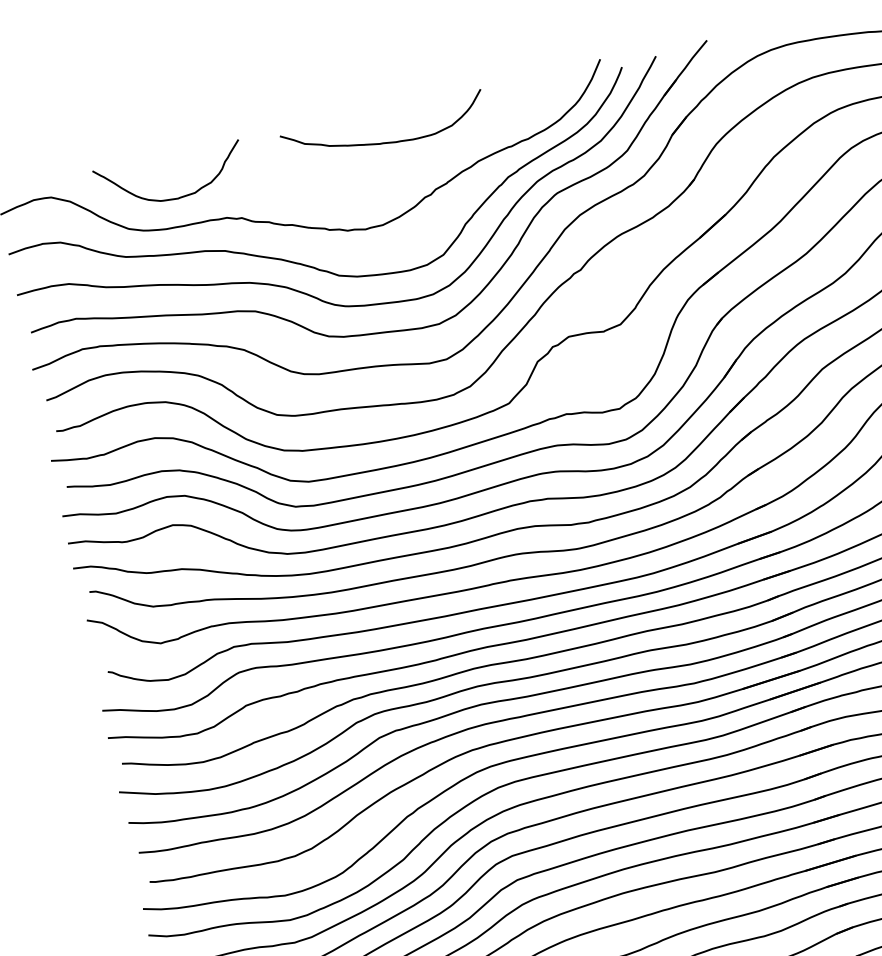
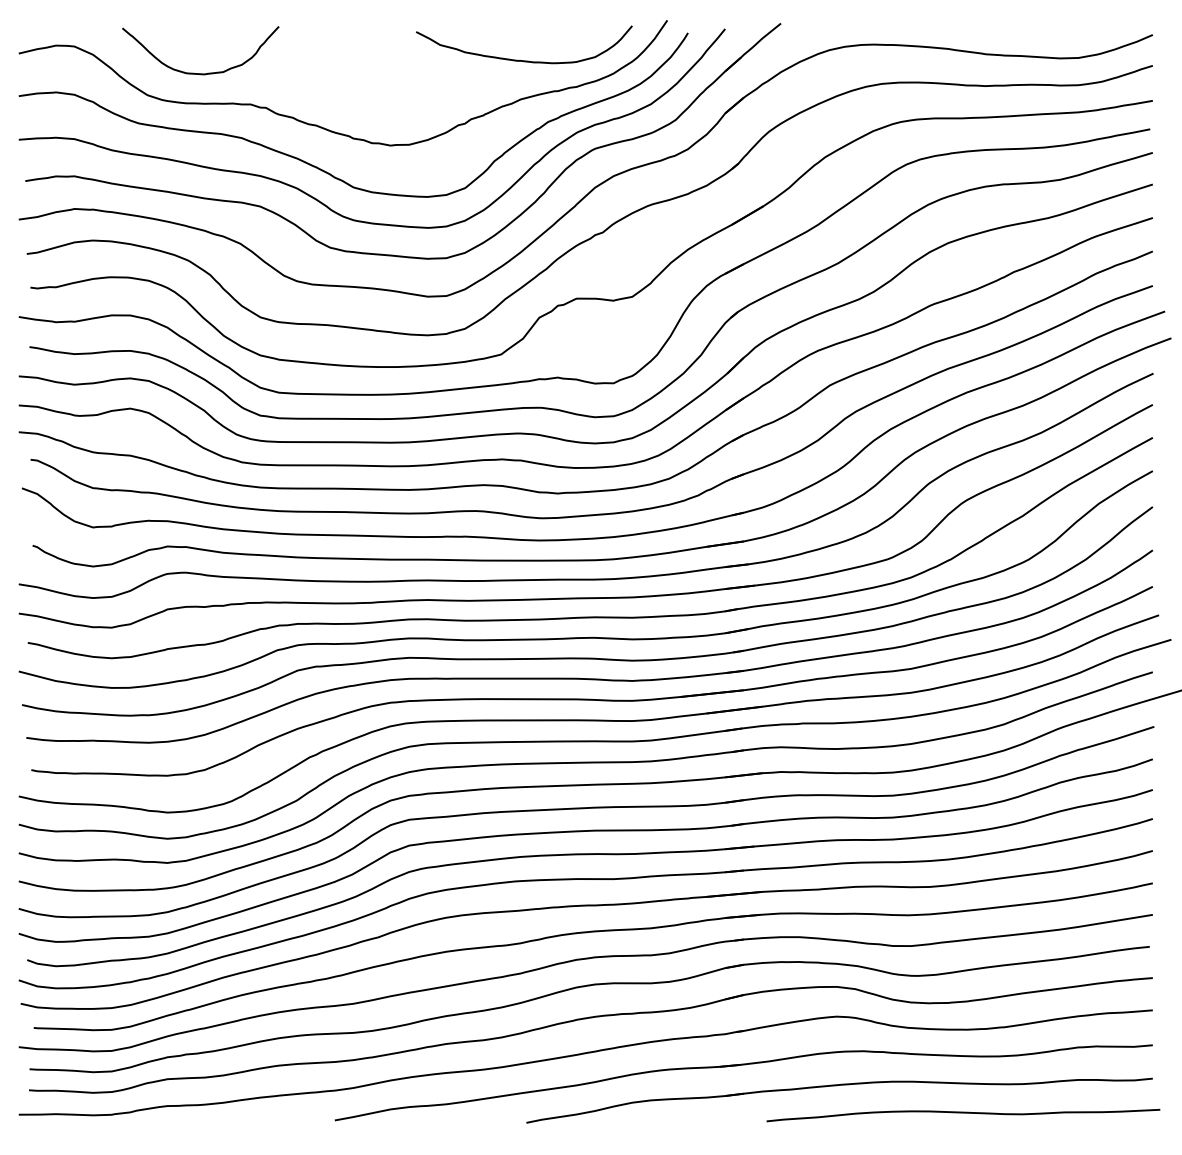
curve: (386, 142) -> (524, 60), moved

